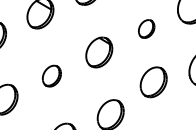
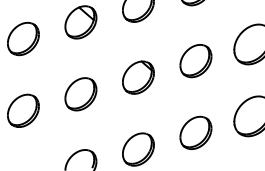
part: (146, 29) -> (195, 61), size x1.67
part: (51, 76) -> (80, 94), size x1.43
part: (153, 81) -> (195, 132), moved

